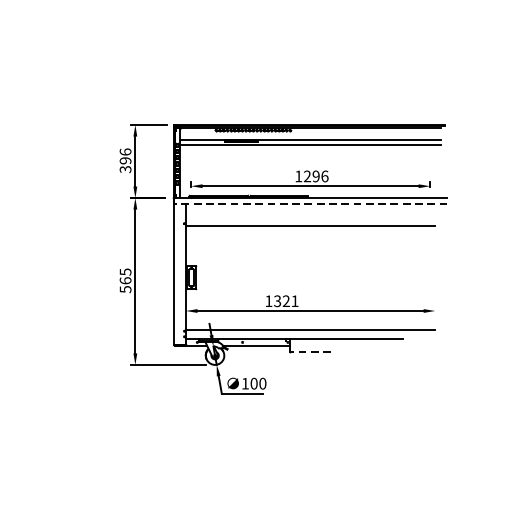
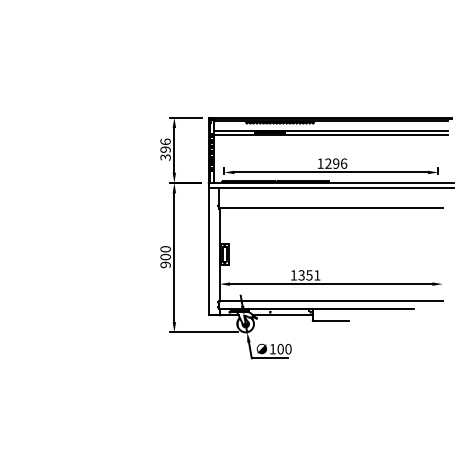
line: (309, 204) -> (330, 188), dashed -> solid
text: (125, 281) -> (165, 257), 565 -> 900
text: (286, 301) -> (309, 275), 1321 -> 1351
line: (309, 351) -> (330, 320), dashed -> solid

